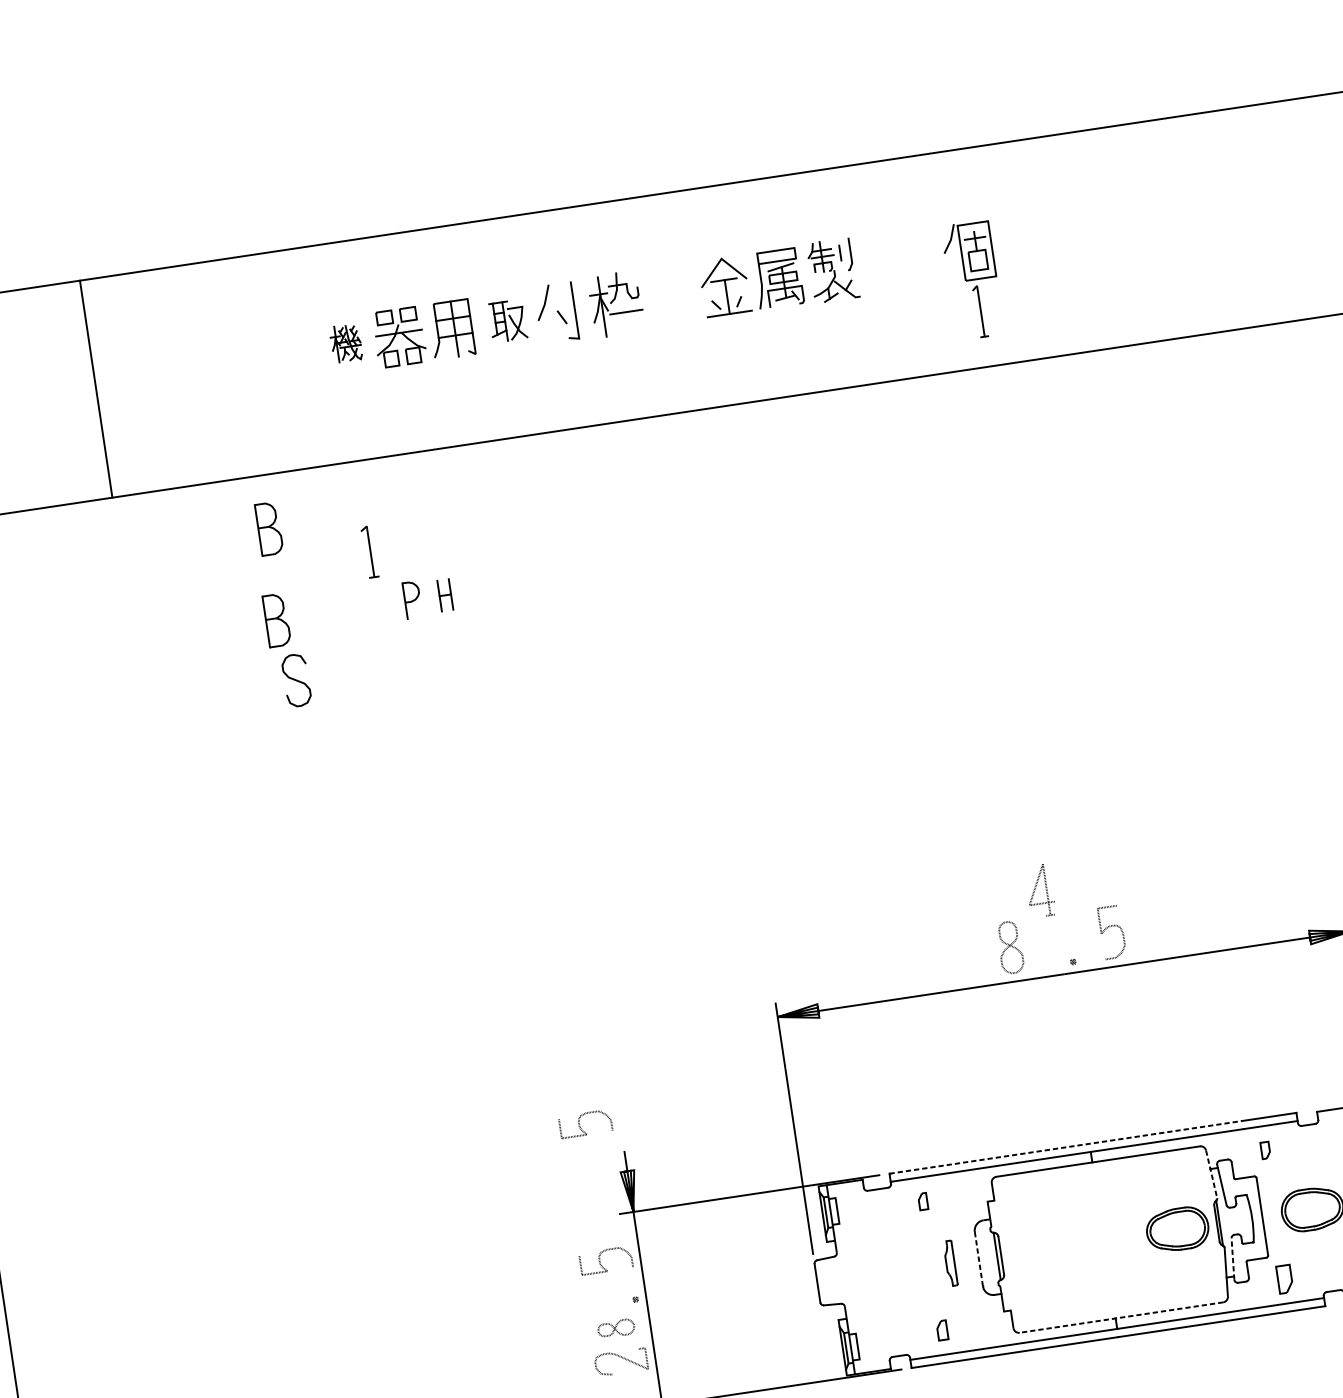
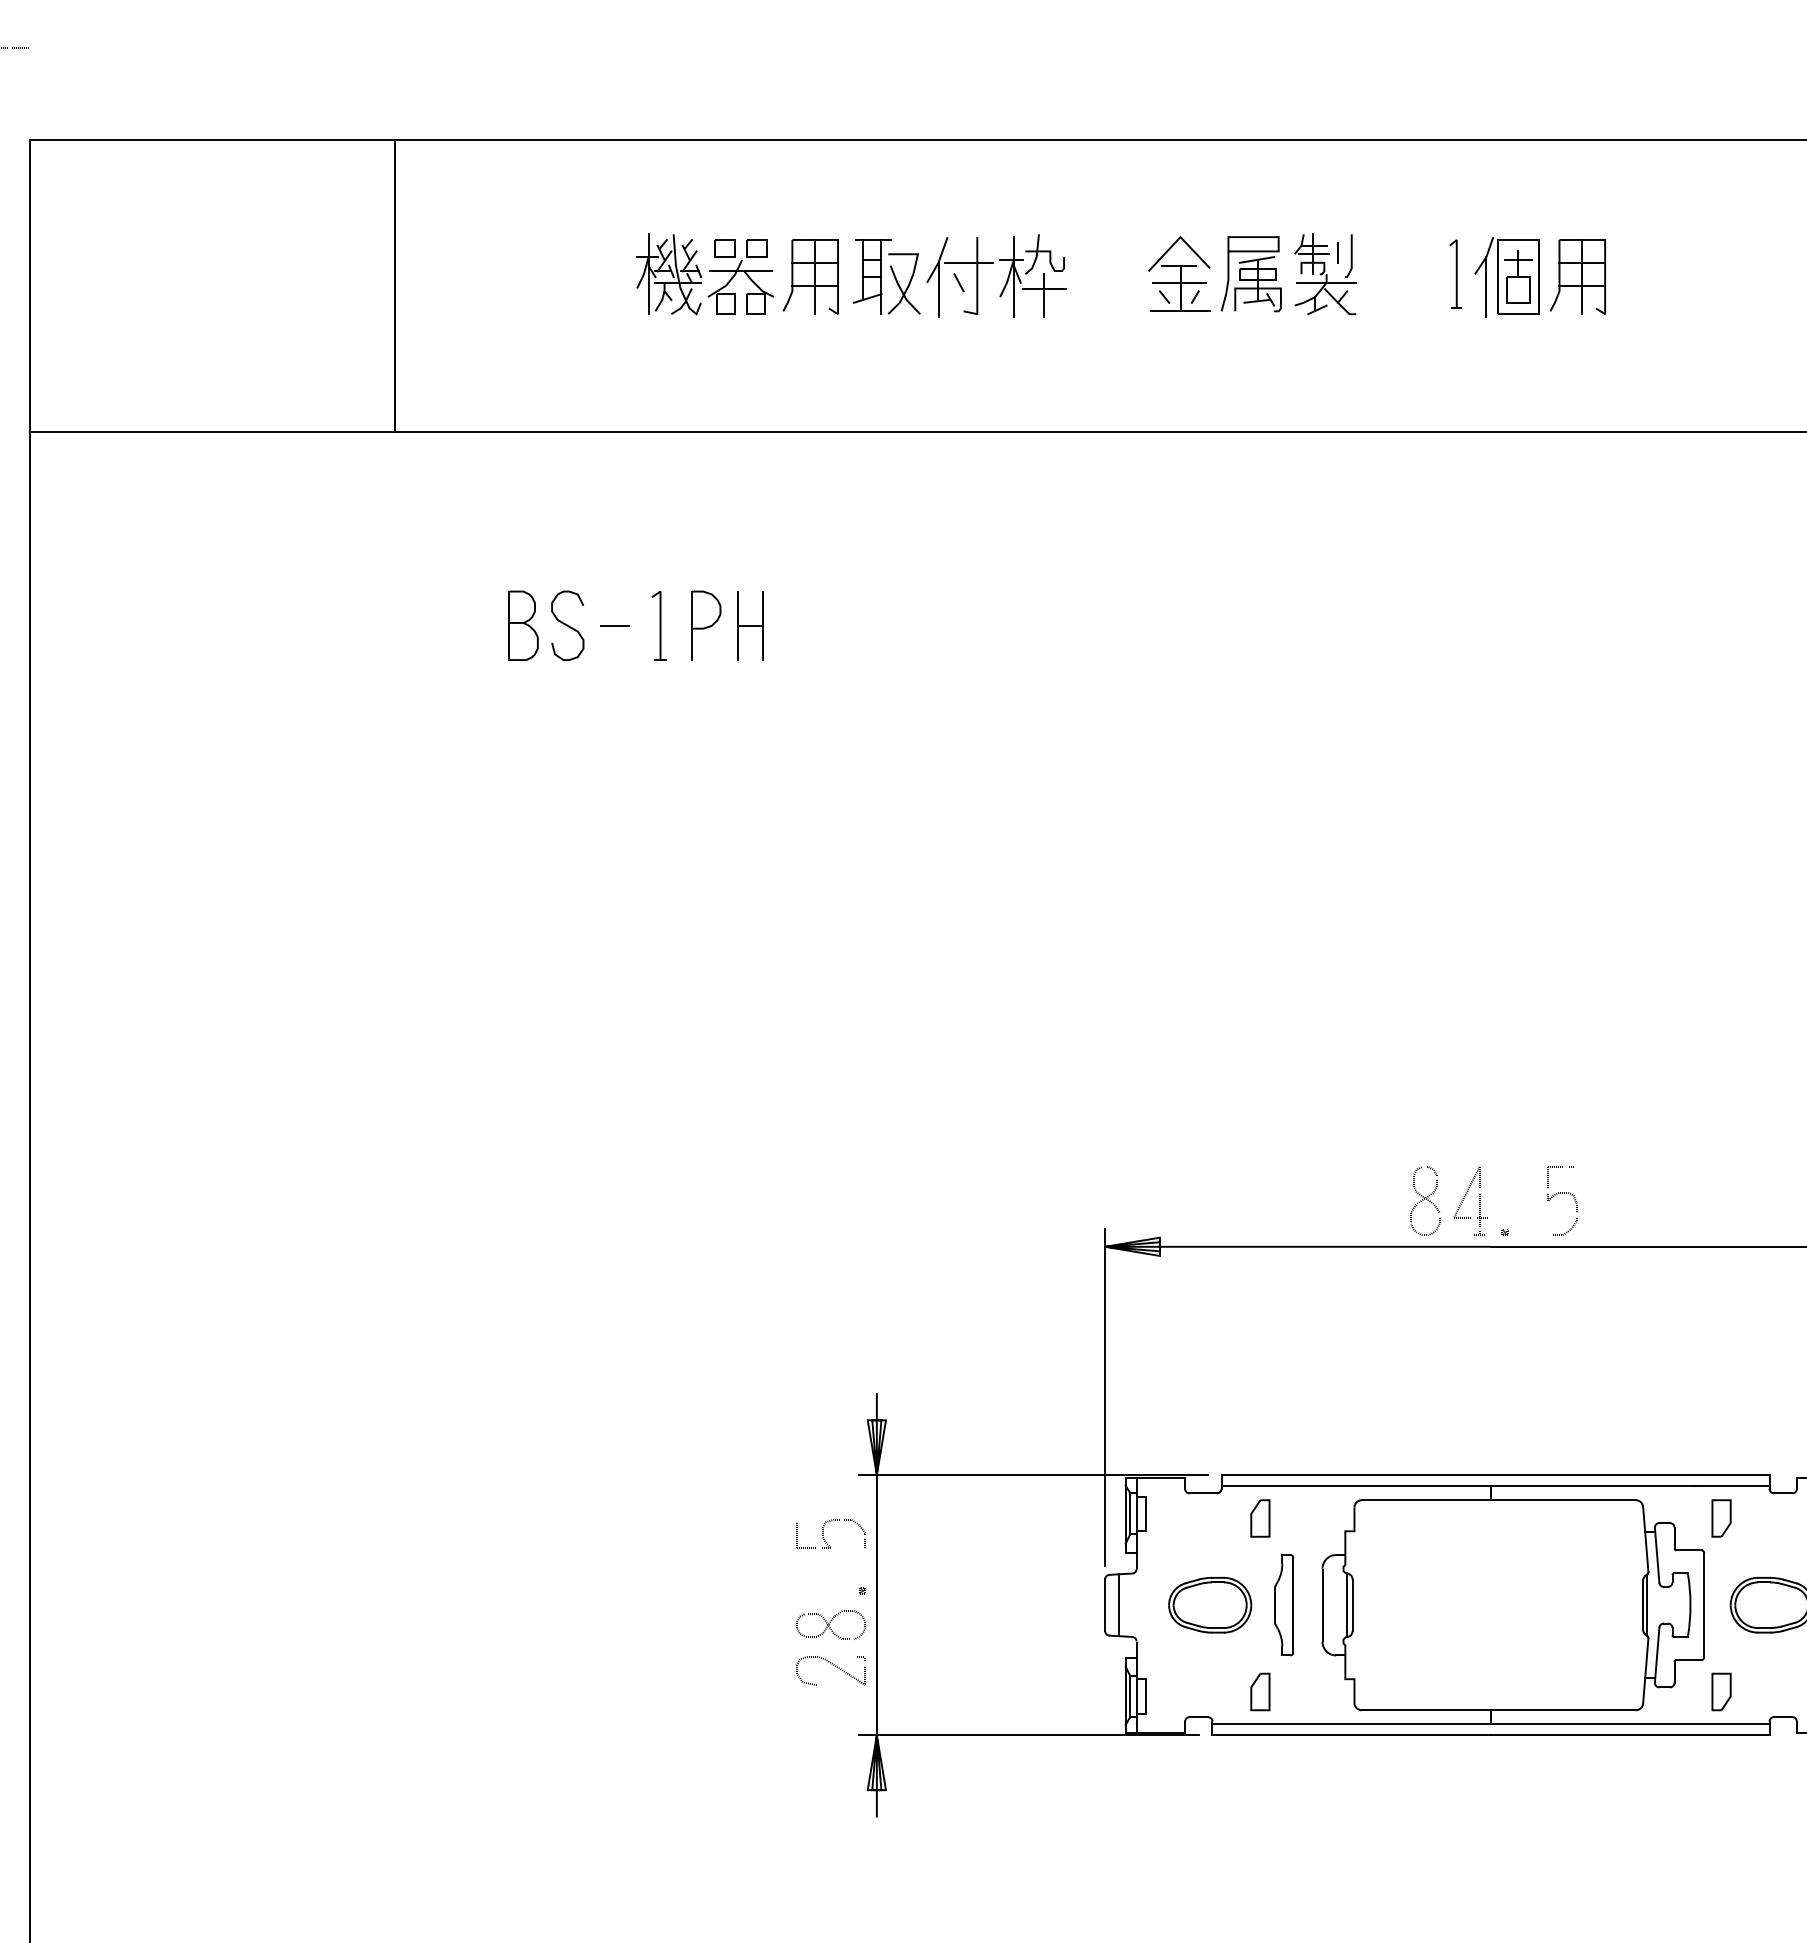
part: (1020, 244) -> (1577, 276), added
line: (954, 262) -> (1486, 287), added
line: (835, 276) -> (1326, 282), added
line: (725, 292) -> (1179, 282), added
line: (567, 301) -> (969, 262), added
part: (979, 310) -> (1455, 273), moved
line: (626, 317) -> (1043, 295), added
part: (507, 320) -> (886, 276), size x1.43
line: (547, 324) -> (938, 289), added
part: (346, 343) -> (669, 274), size x1.67
line: (96, 389) -> (395, 285), moved
part: (269, 528) -> (531, 503), removed
part: (369, 551) -> (658, 625), moved
part: (445, 595) -> (750, 625), size x1.67
part: (412, 599) -> (706, 625), size x1.43
line: (344, 610) -> (614, 625), added
curve: (296, 680) -> (567, 625), moved
part: (1039, 890) -> (1470, 1200), moved
part: (579, 1124) -> (823, 1349), removed
line: (1066, 1147) -> (1459, 1475), dashed -> solid
part: (1265, 1150) -> (1721, 1518), size x1.67
line: (1211, 1174) -> (1645, 1539), dashed -> solid
part: (923, 1201) -> (1260, 1518), size x1.67
part: (1177, 1228) -> (1210, 1604), moved
line: (1233, 1258) -> (1657, 1654), dashed -> solid
line: (978, 1259) -> (1322, 1605), dashed -> solid
part: (950, 1263) -> (1284, 1605), size x1.67
line: (827, 1281) -> (1118, 1605), added
line: (1121, 1317) -> (1498, 1710), dashed -> solid
part: (616, 1328) -> (831, 1625), size x1.43
part: (942, 1330) -> (1260, 1691), size x1.43

